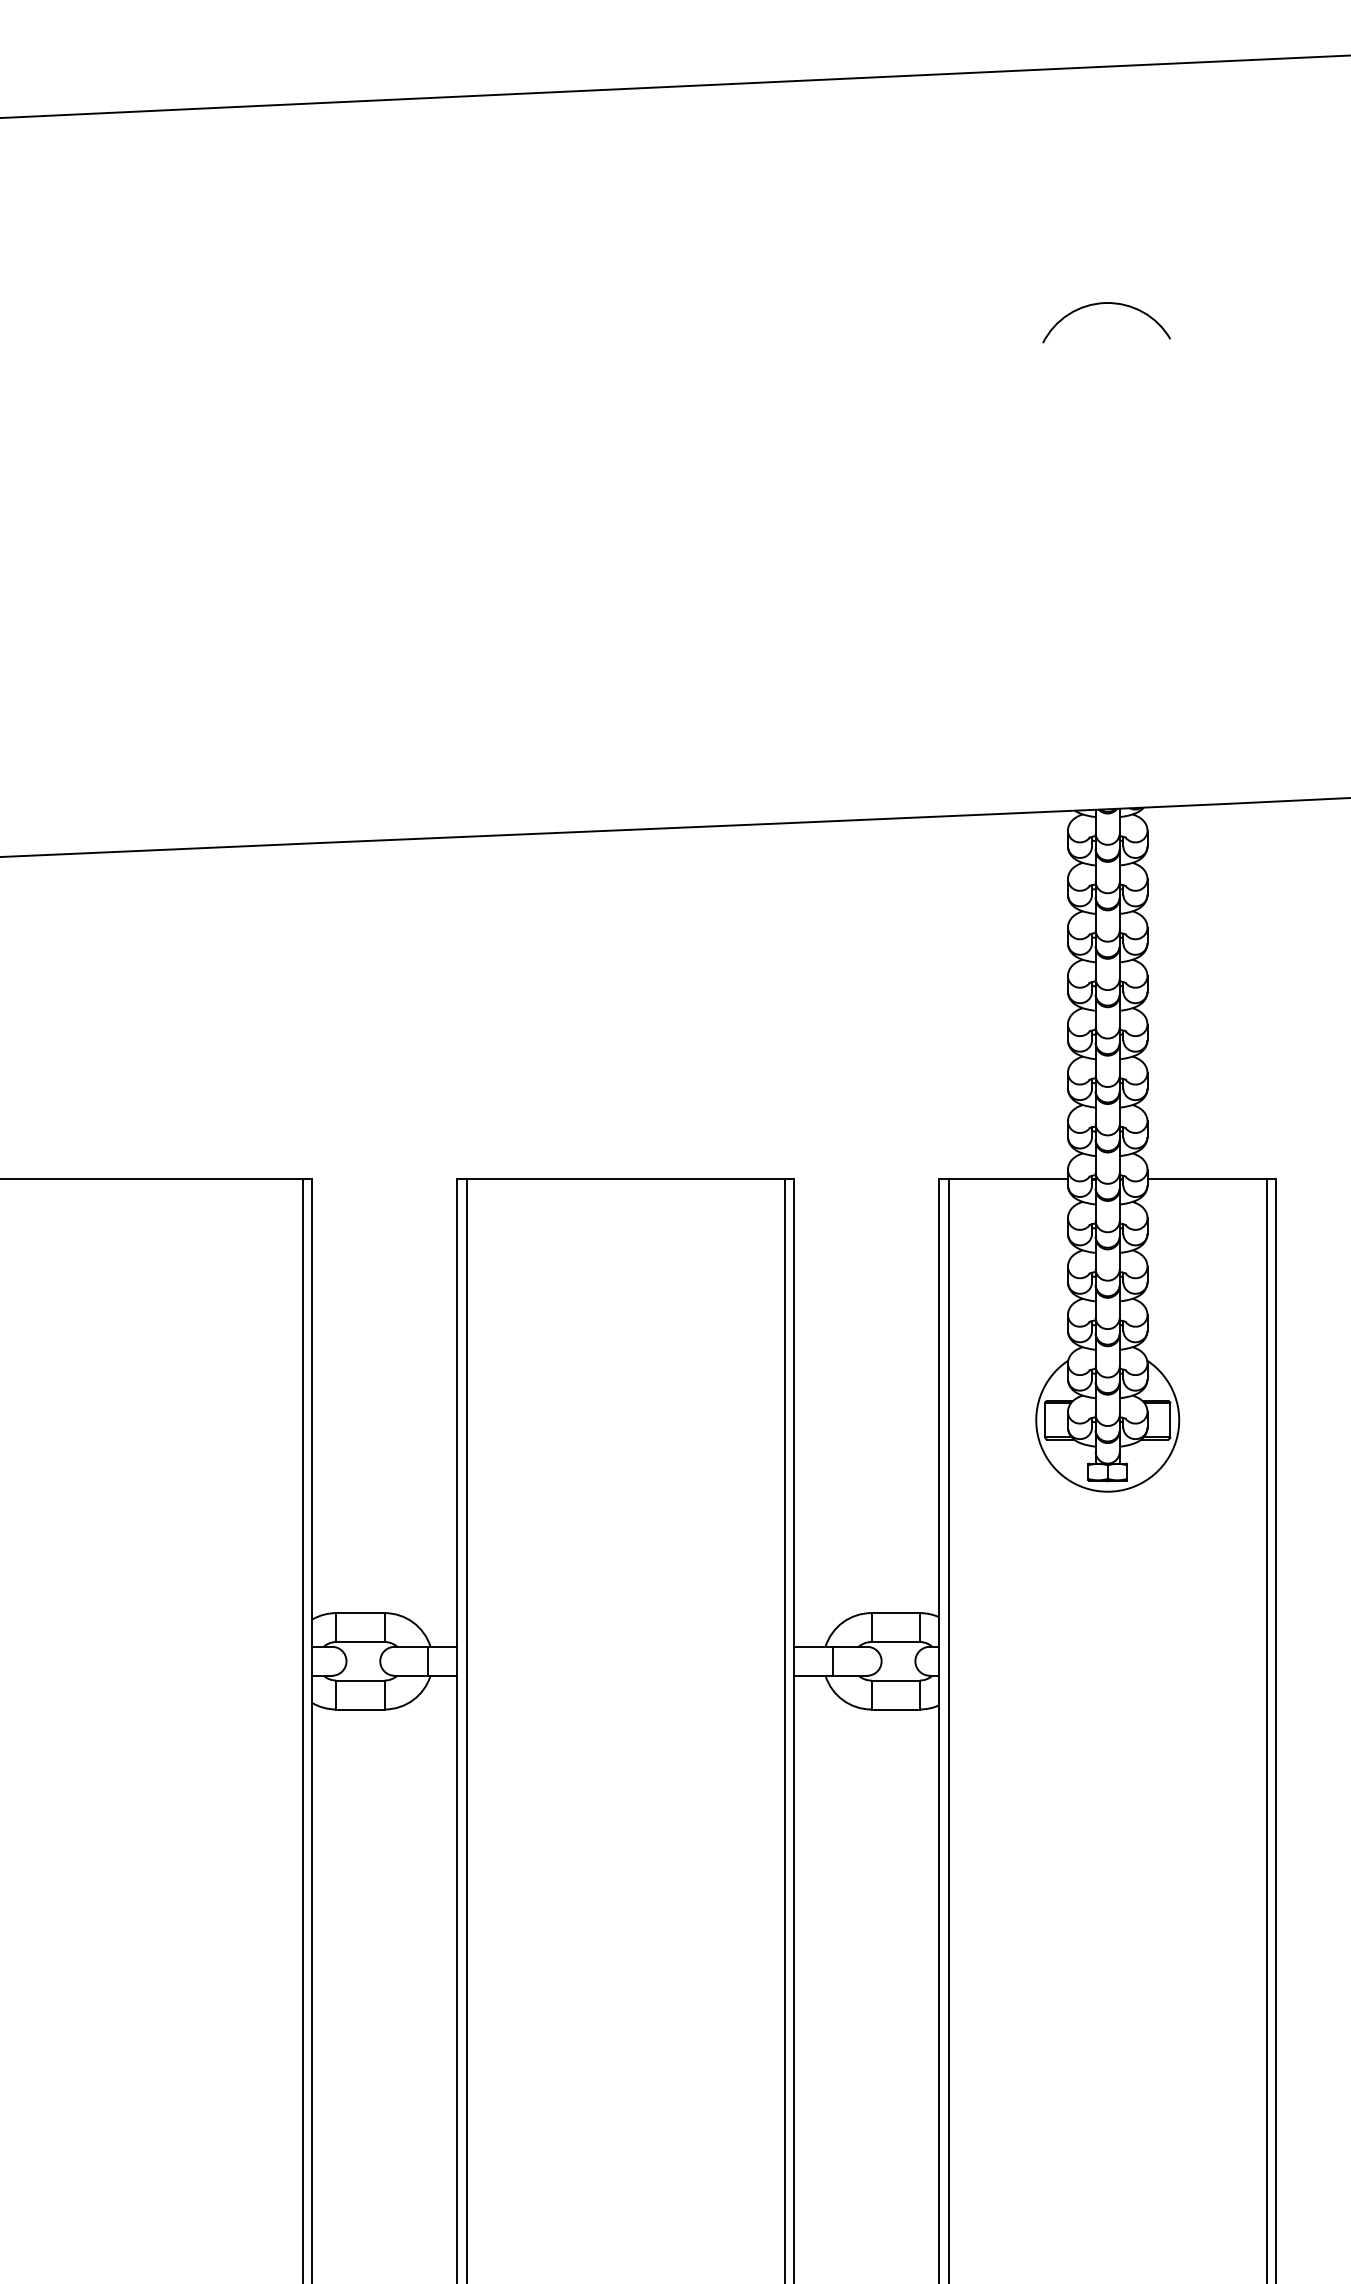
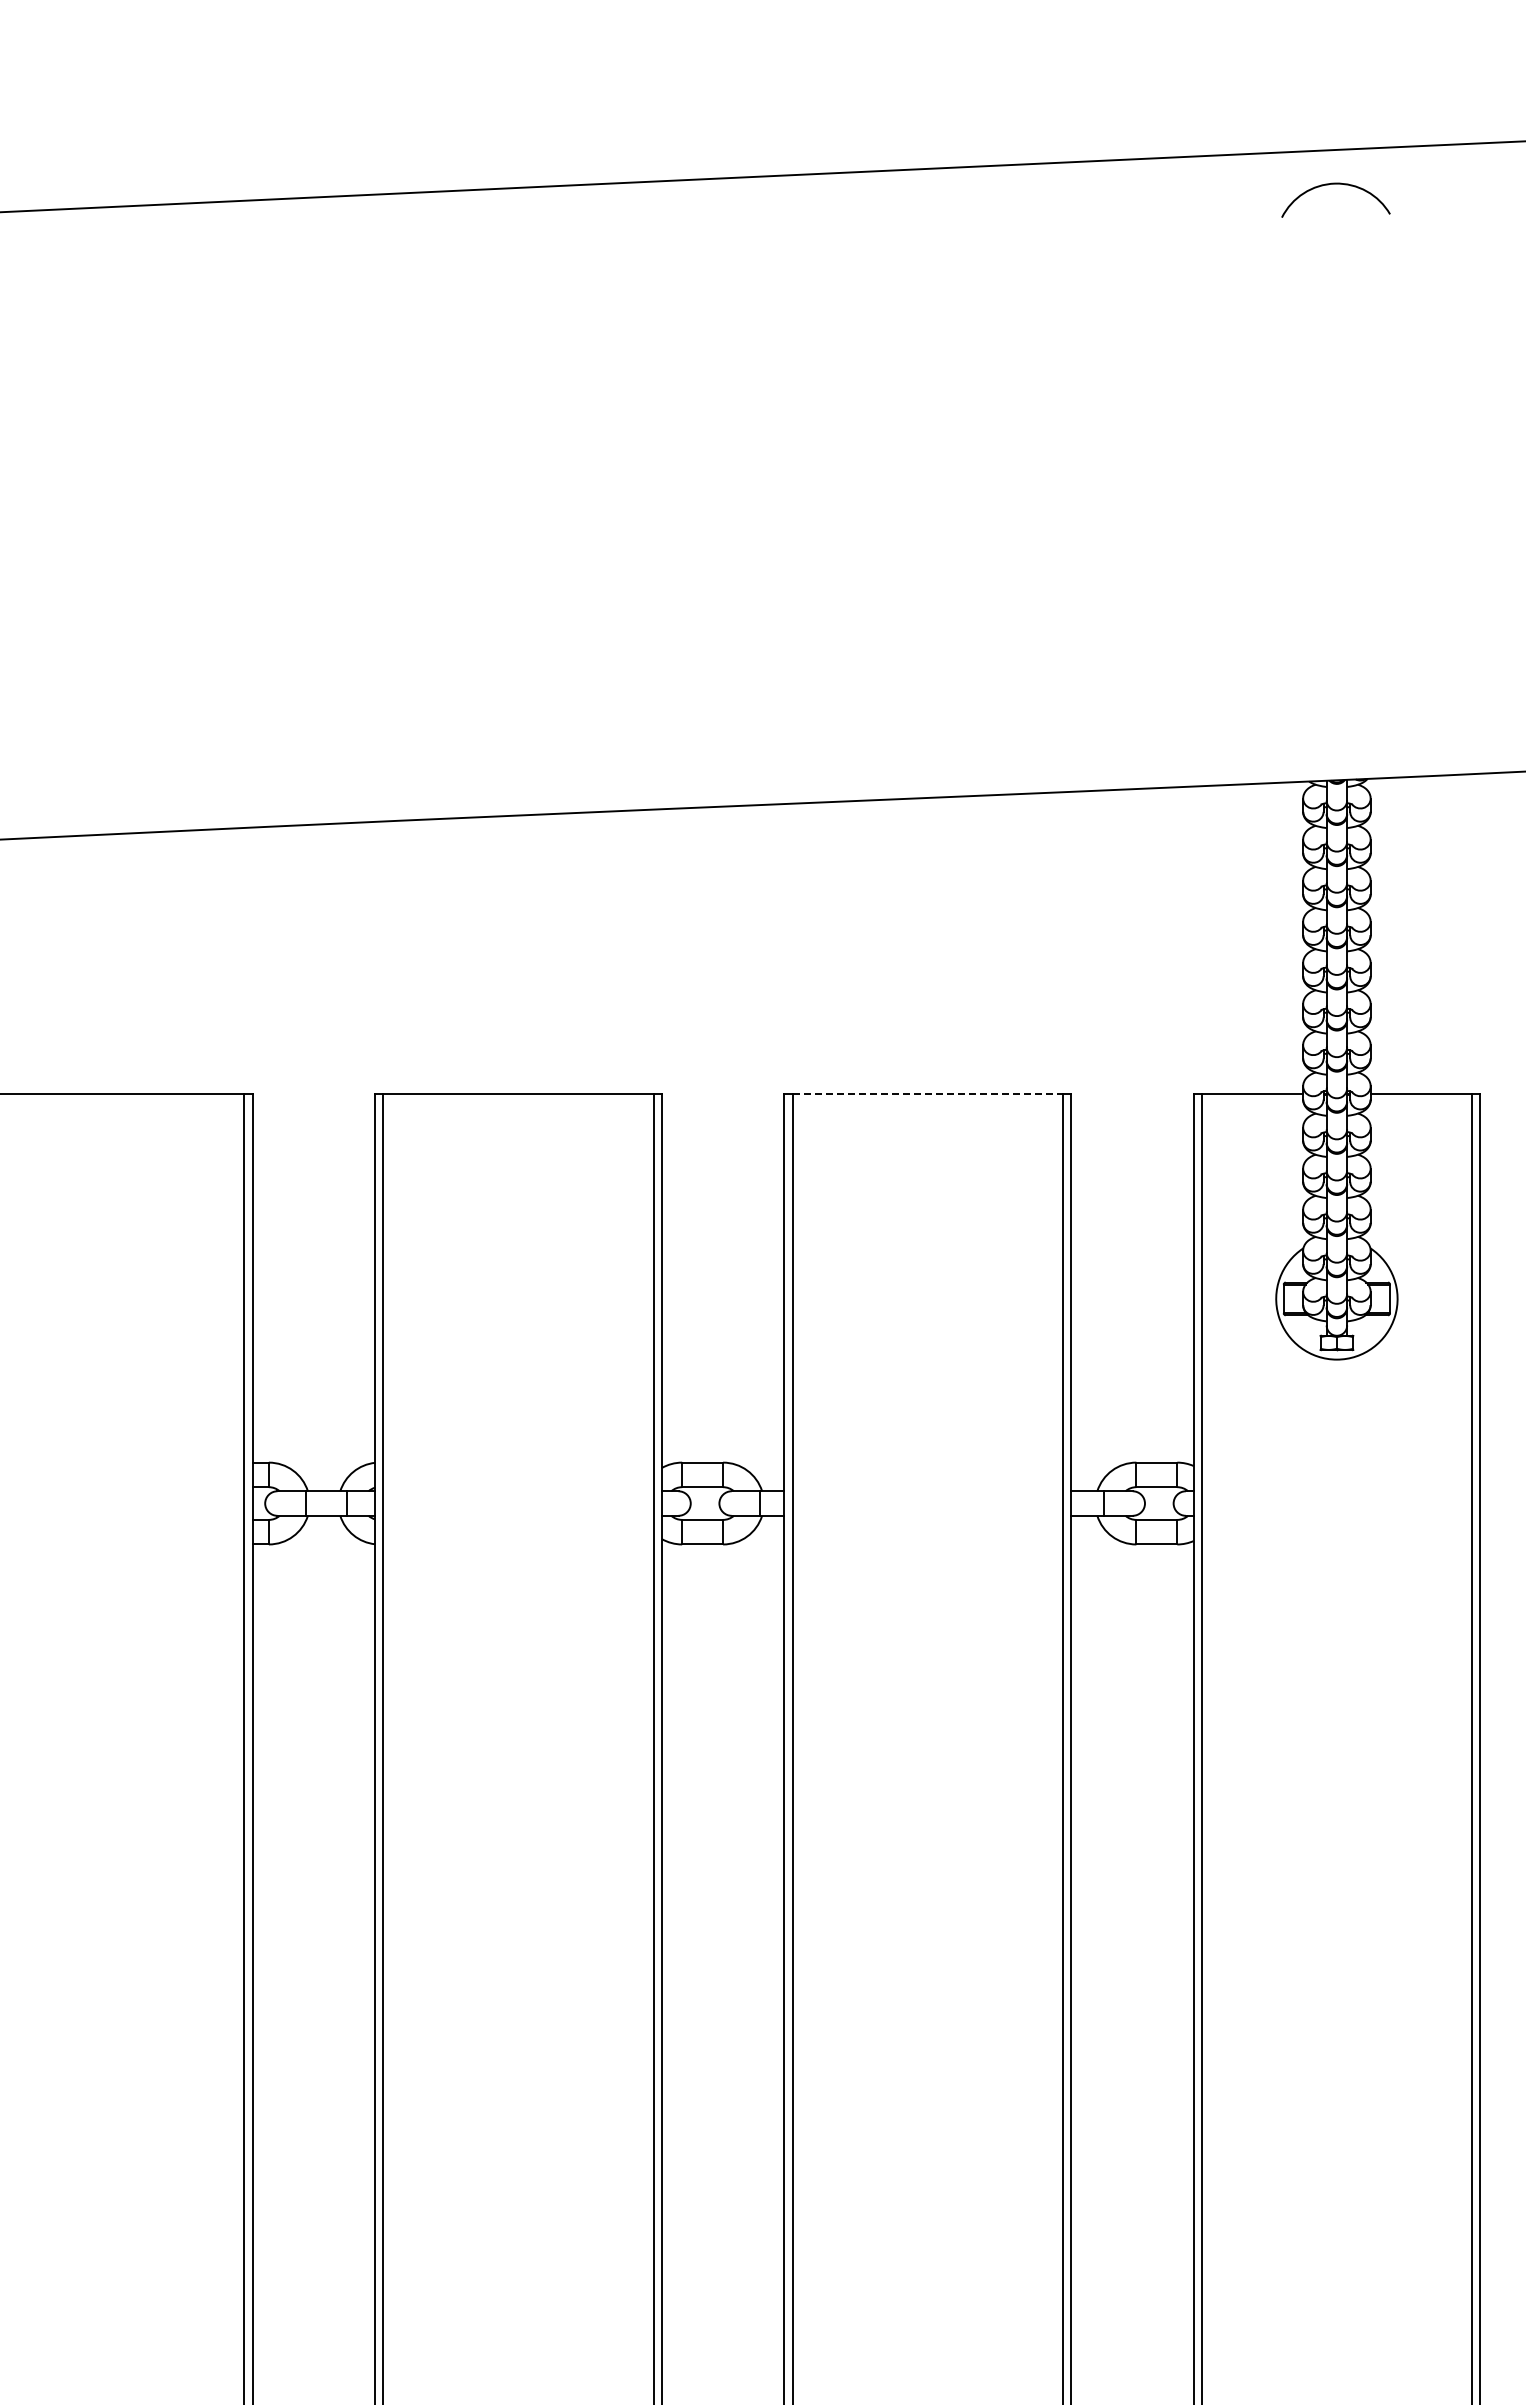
arc: (1106, 304) -> (1335, 184), moved
line: (626, 1179) -> (928, 1094), solid -> dashed

